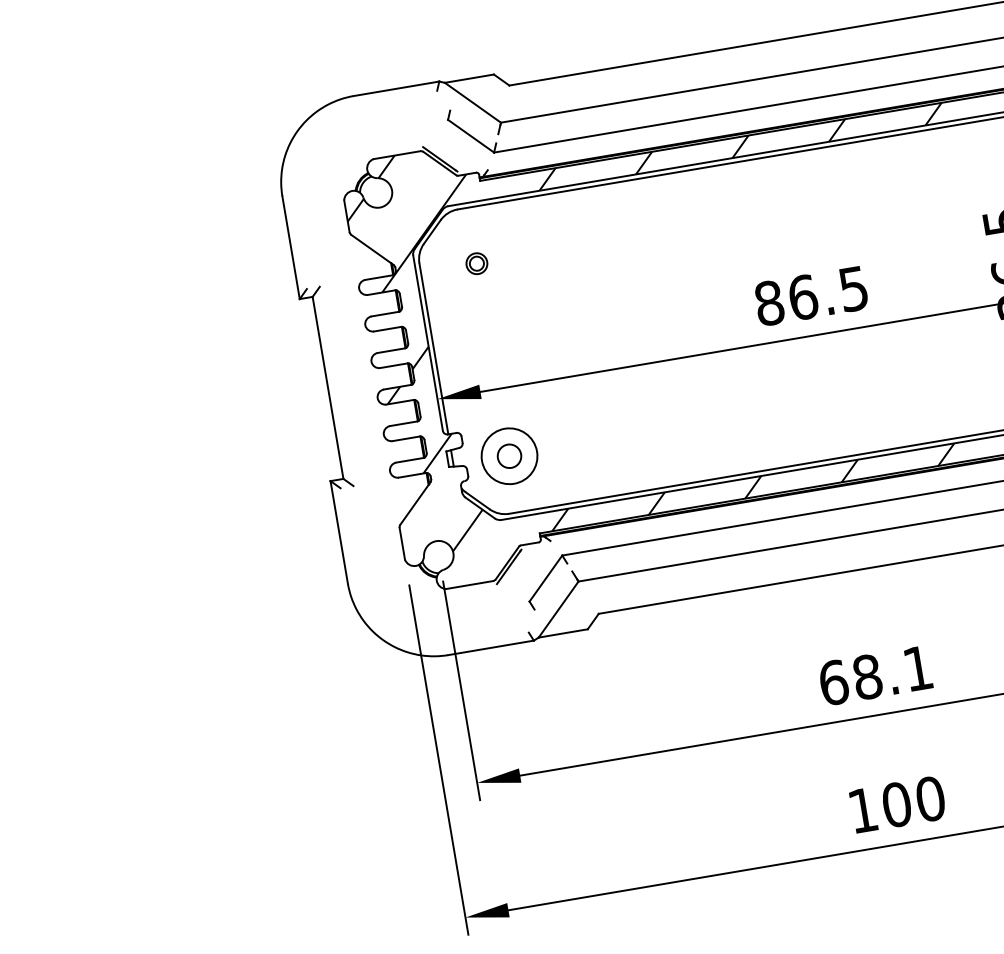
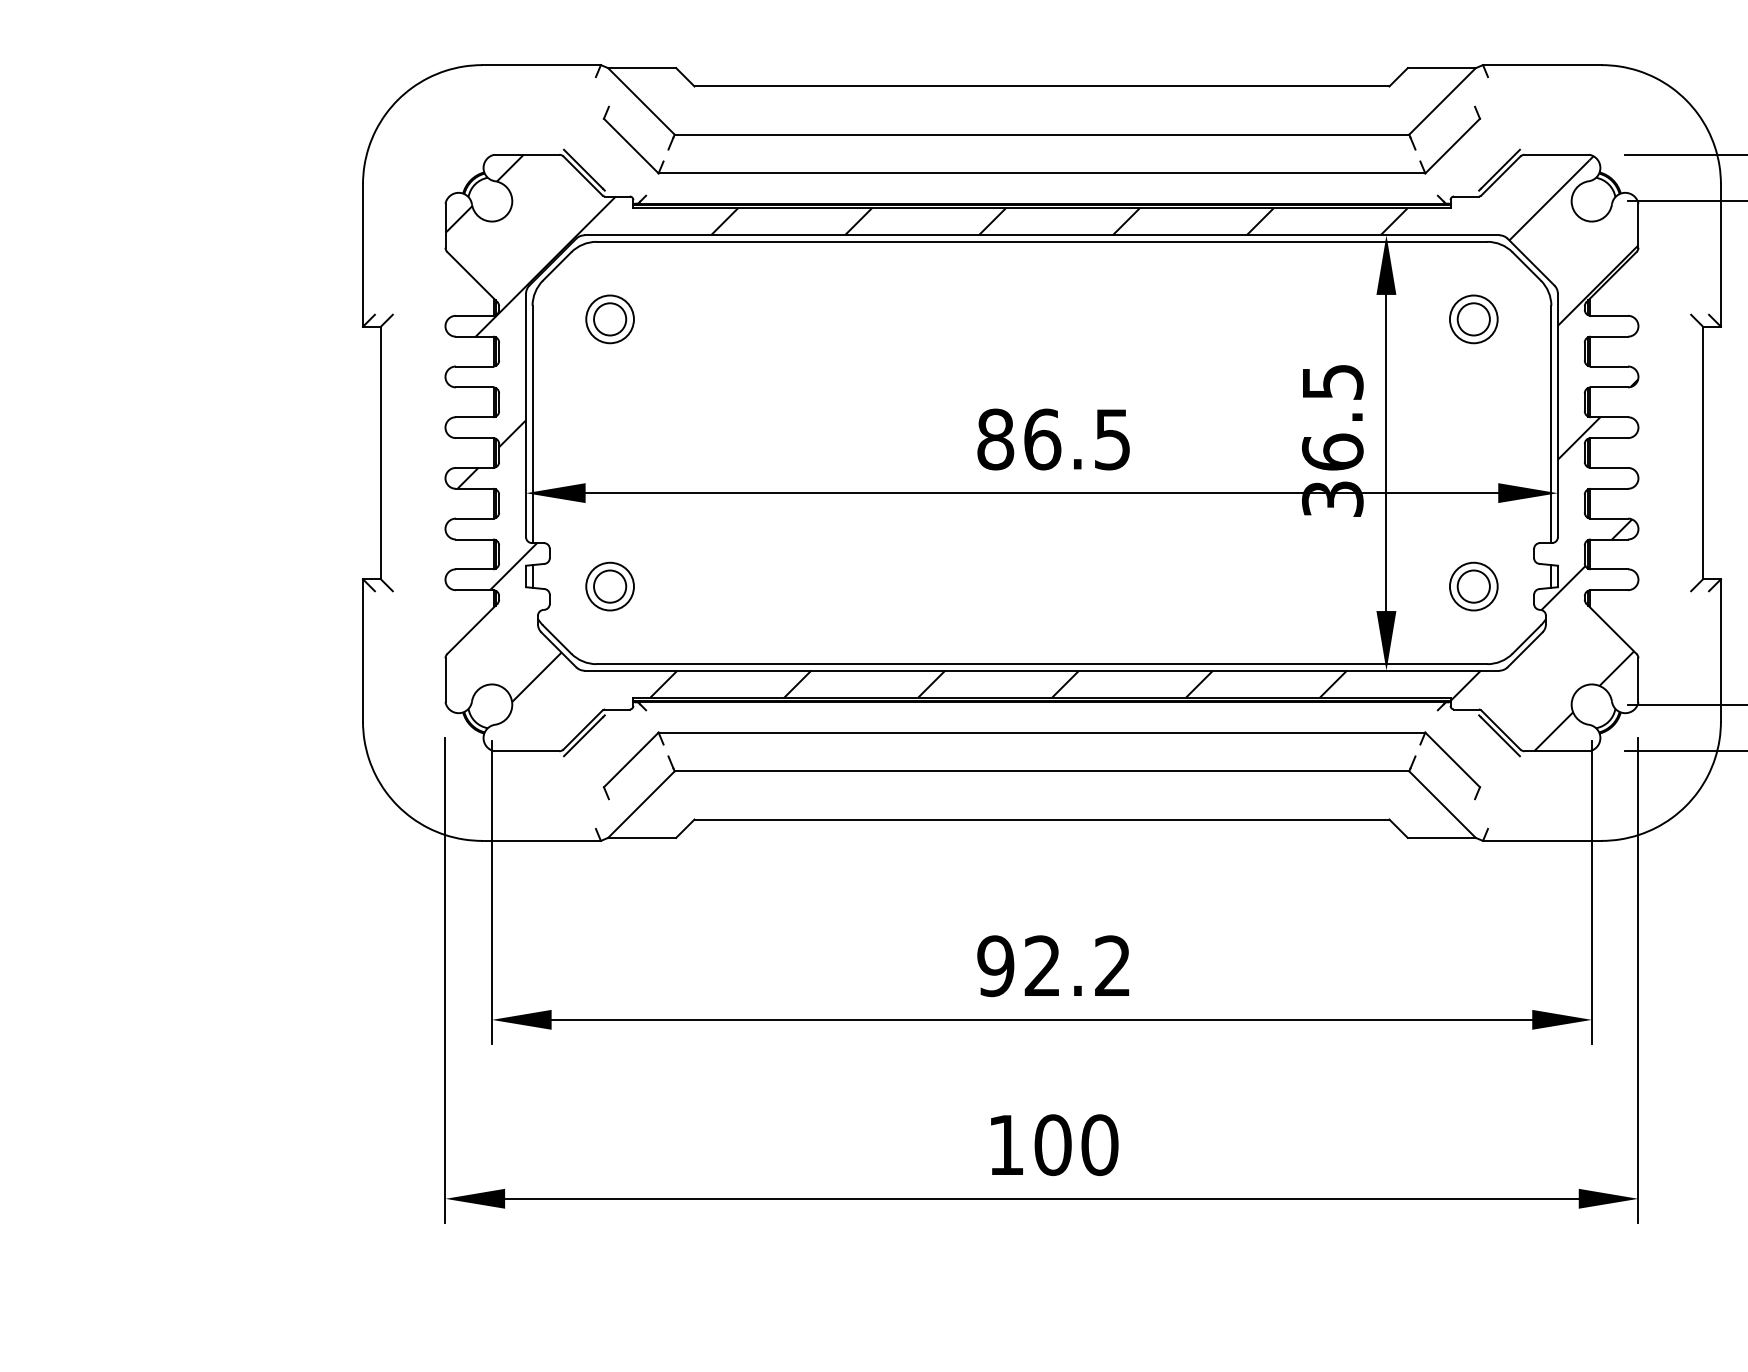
part: (476, 263) -> (609, 319), size x1.67
circle: (509, 456) -> (609, 586), size x0.62
text: (875, 675) -> (1053, 966), 68.1 -> 92.2

